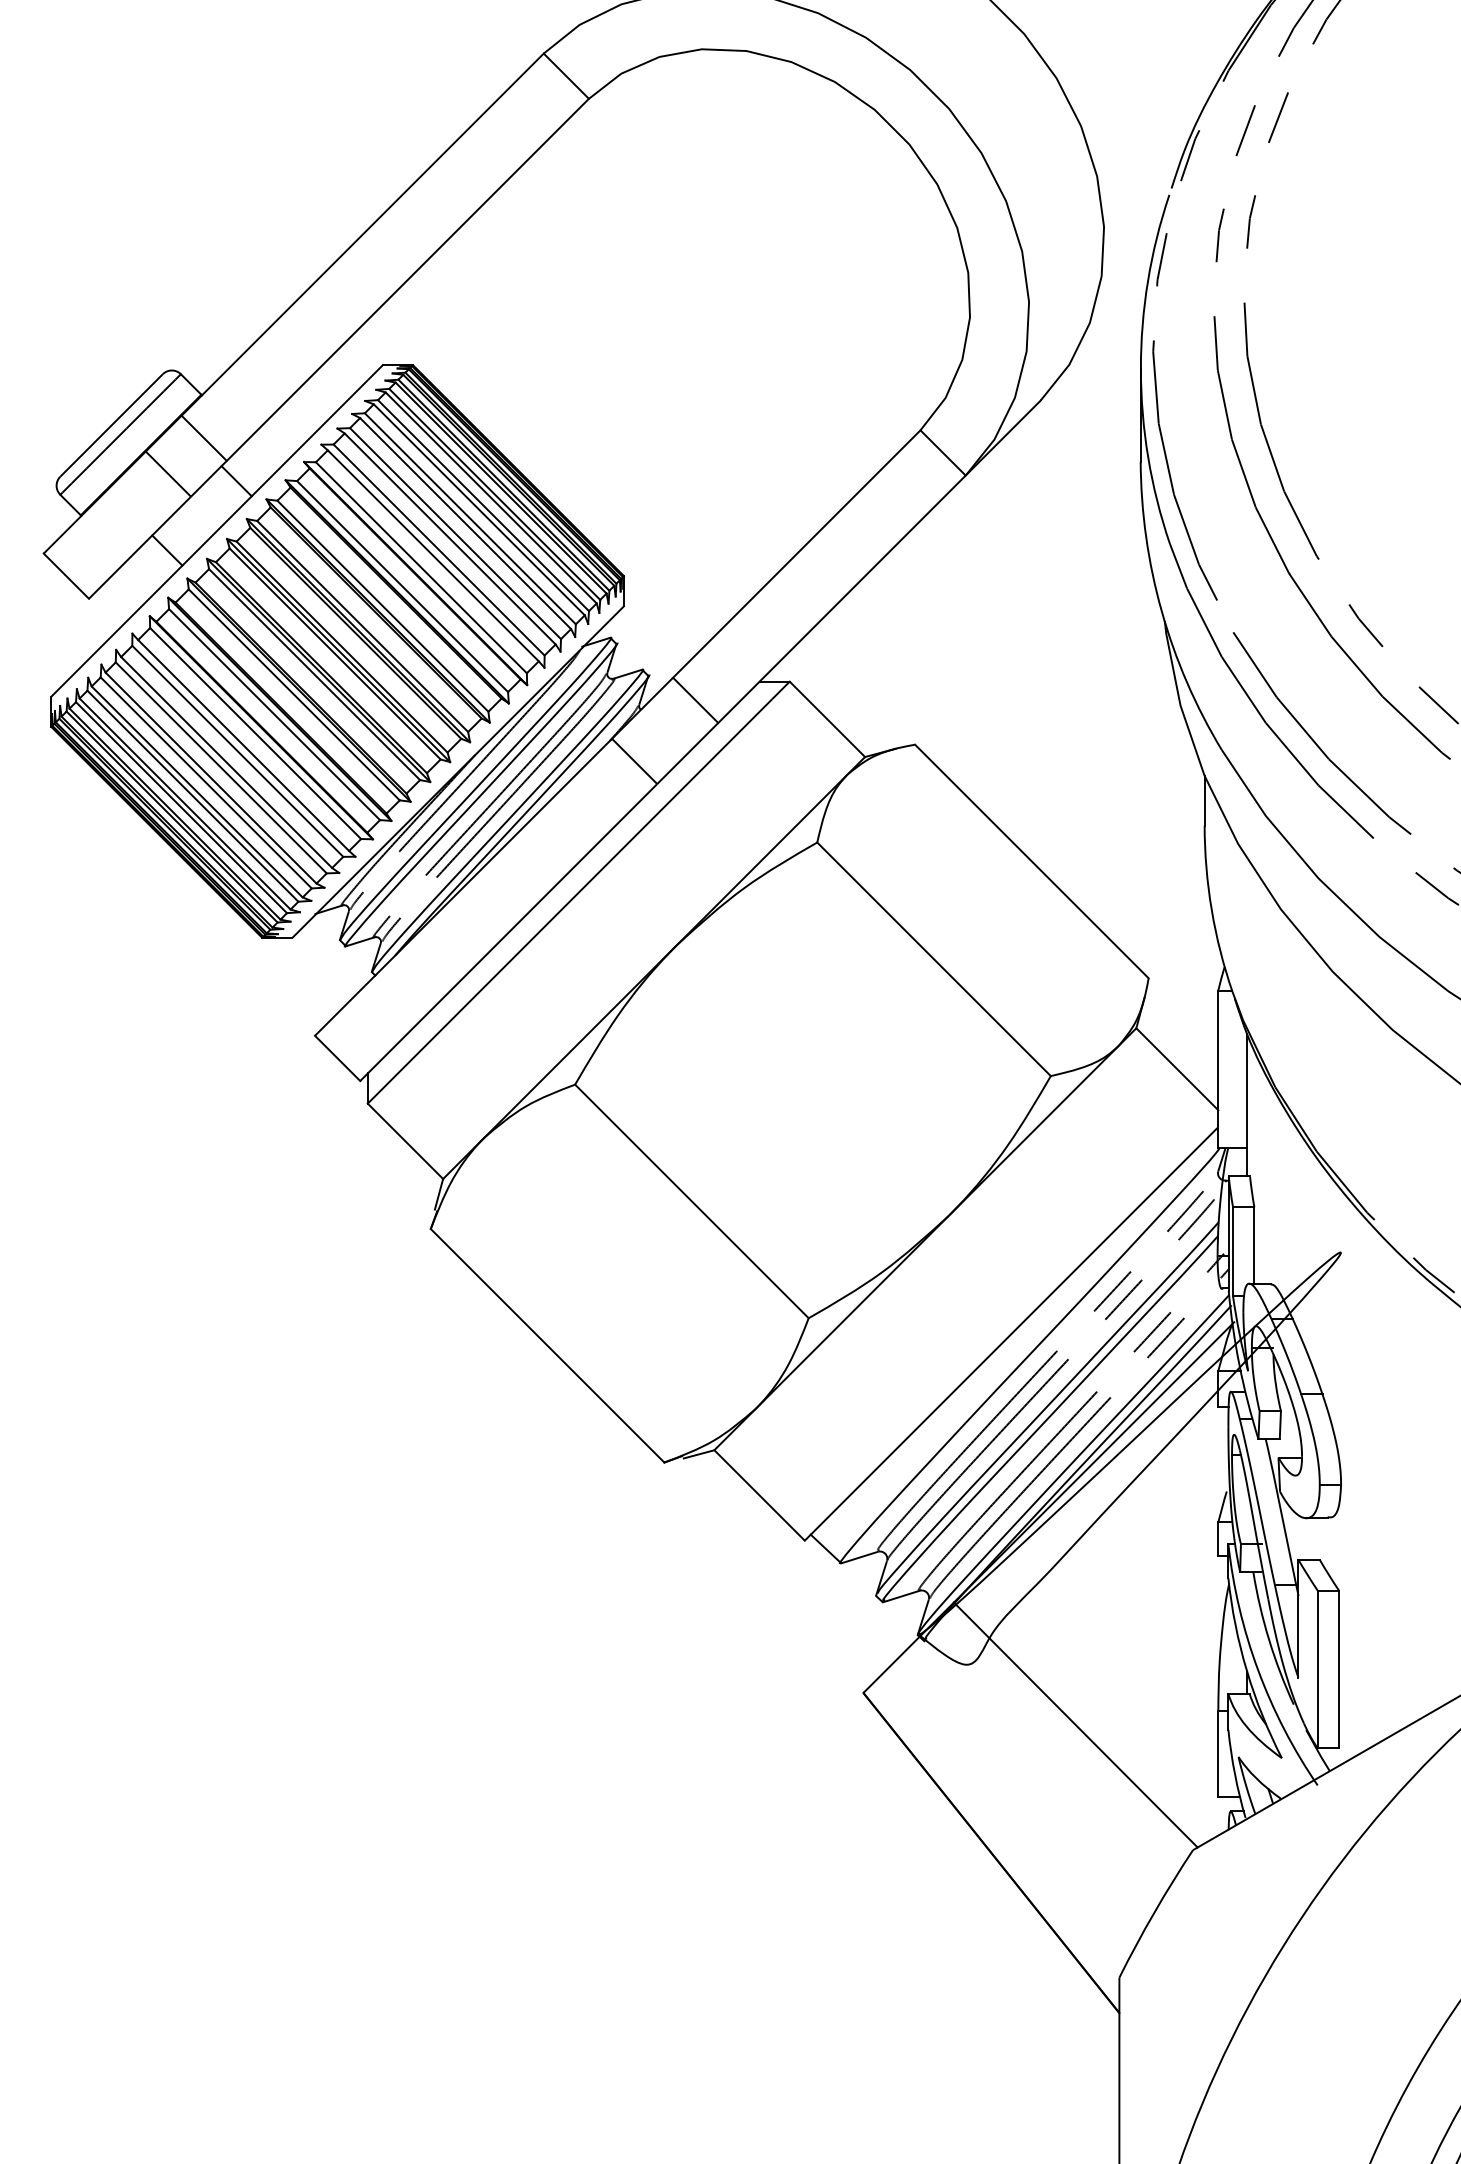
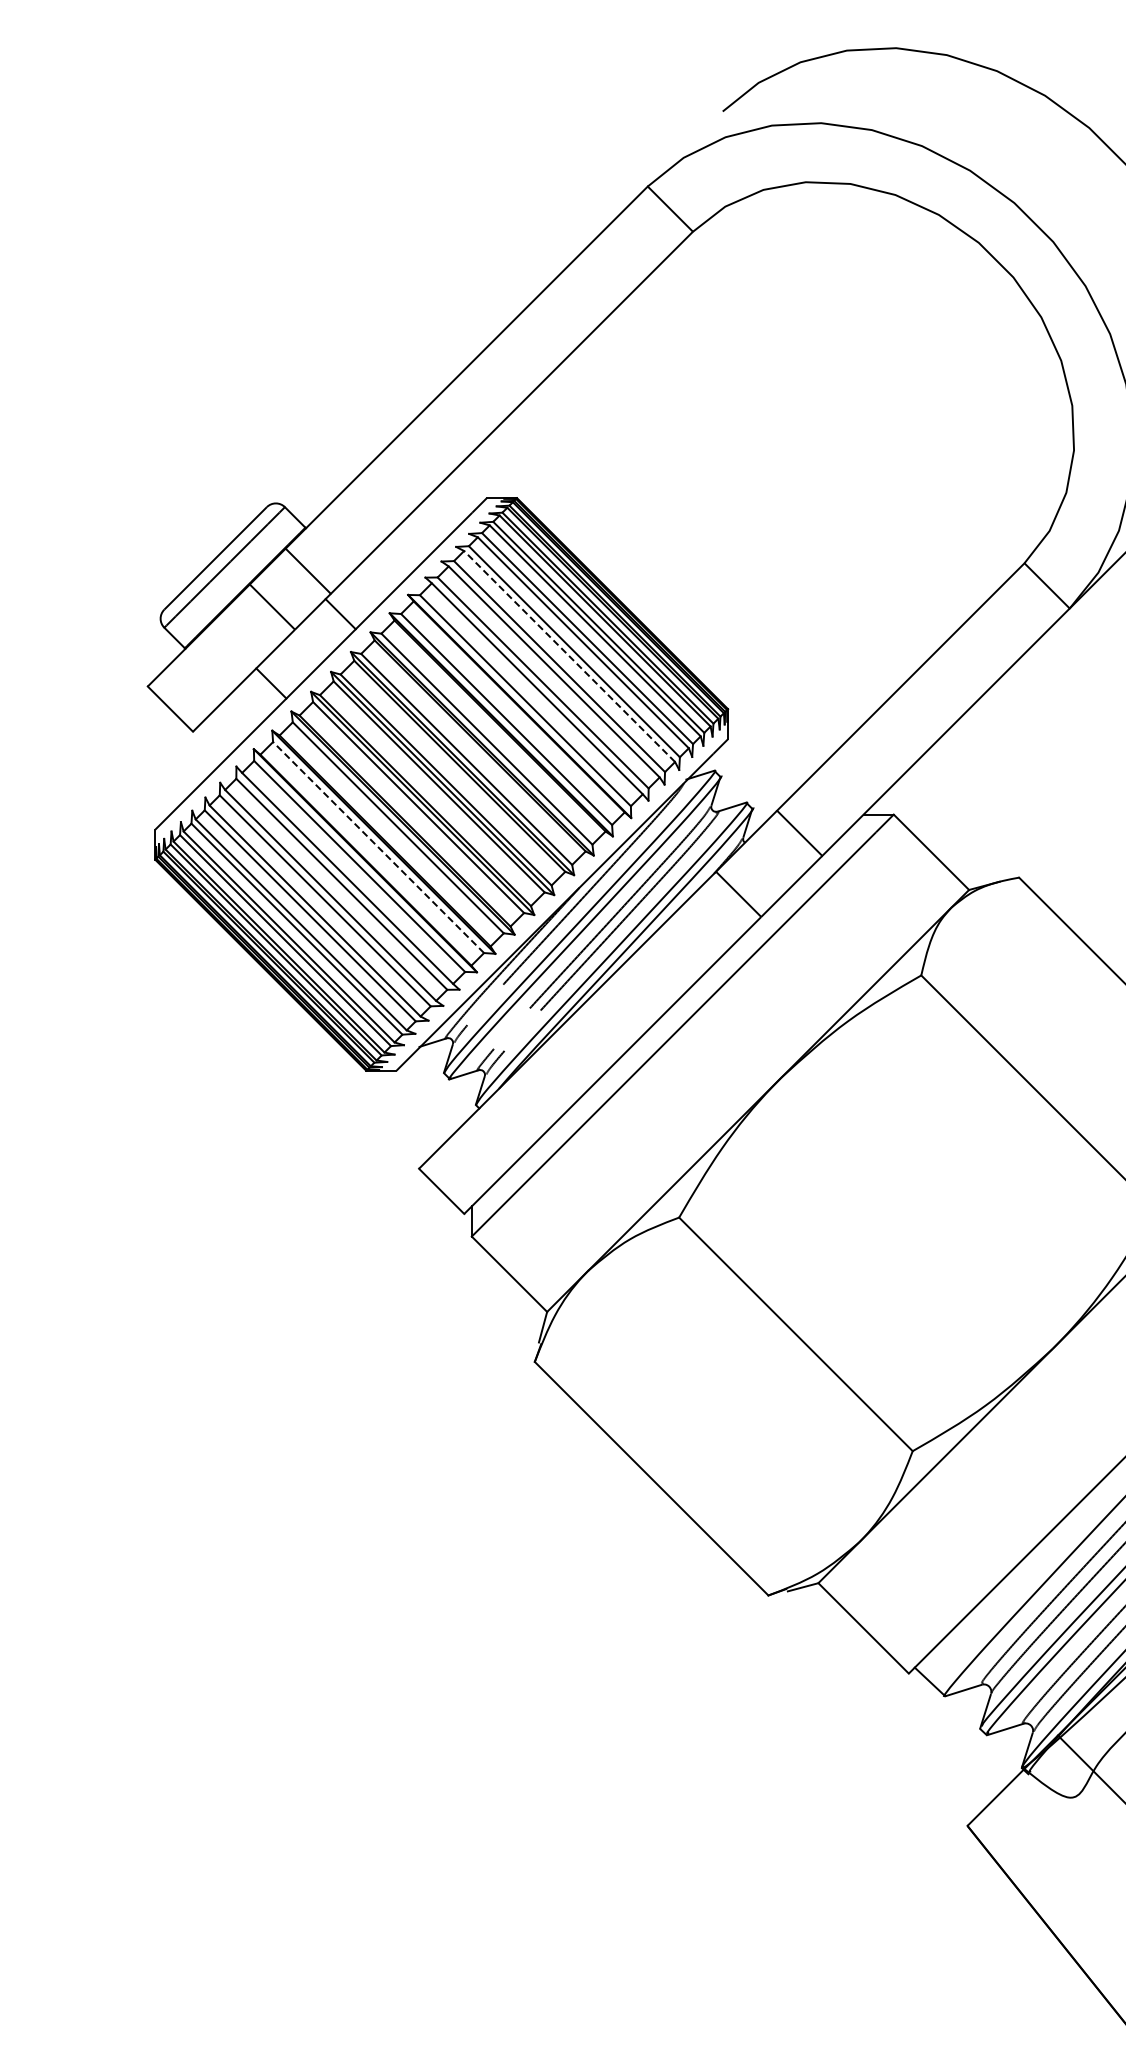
line: (465, 523) -> (569, 656), solid -> dashed
line: (274, 714) -> (378, 847), solid -> dashed

